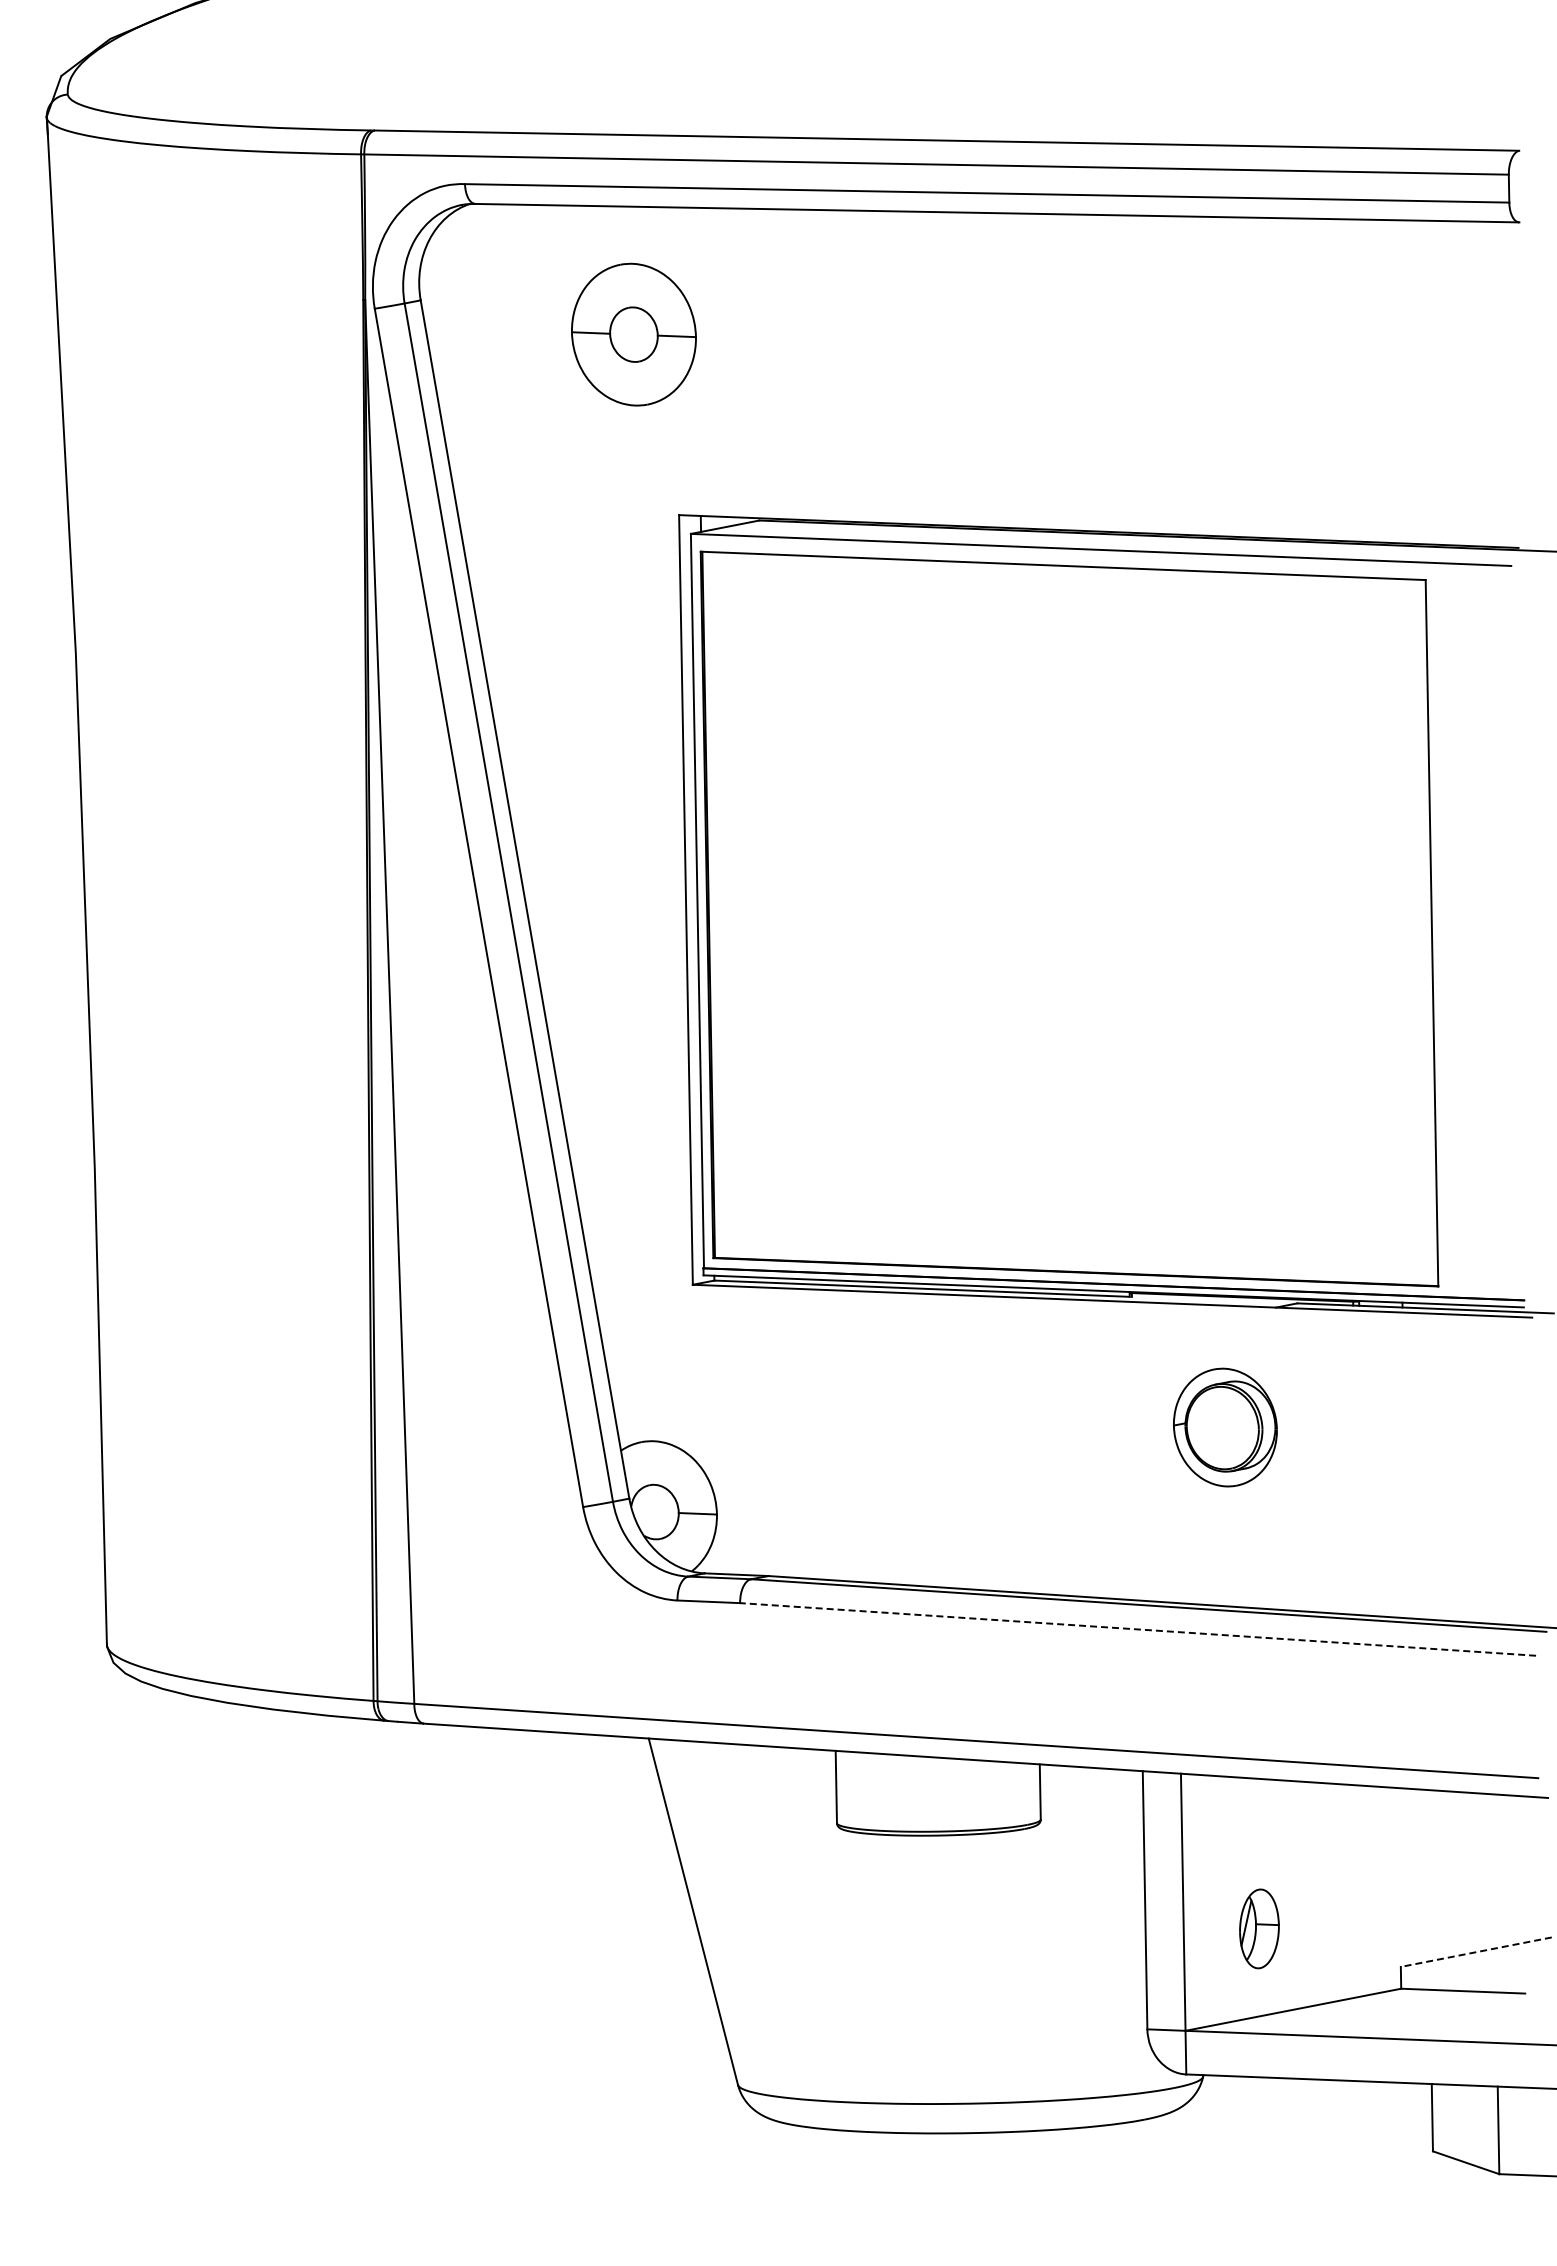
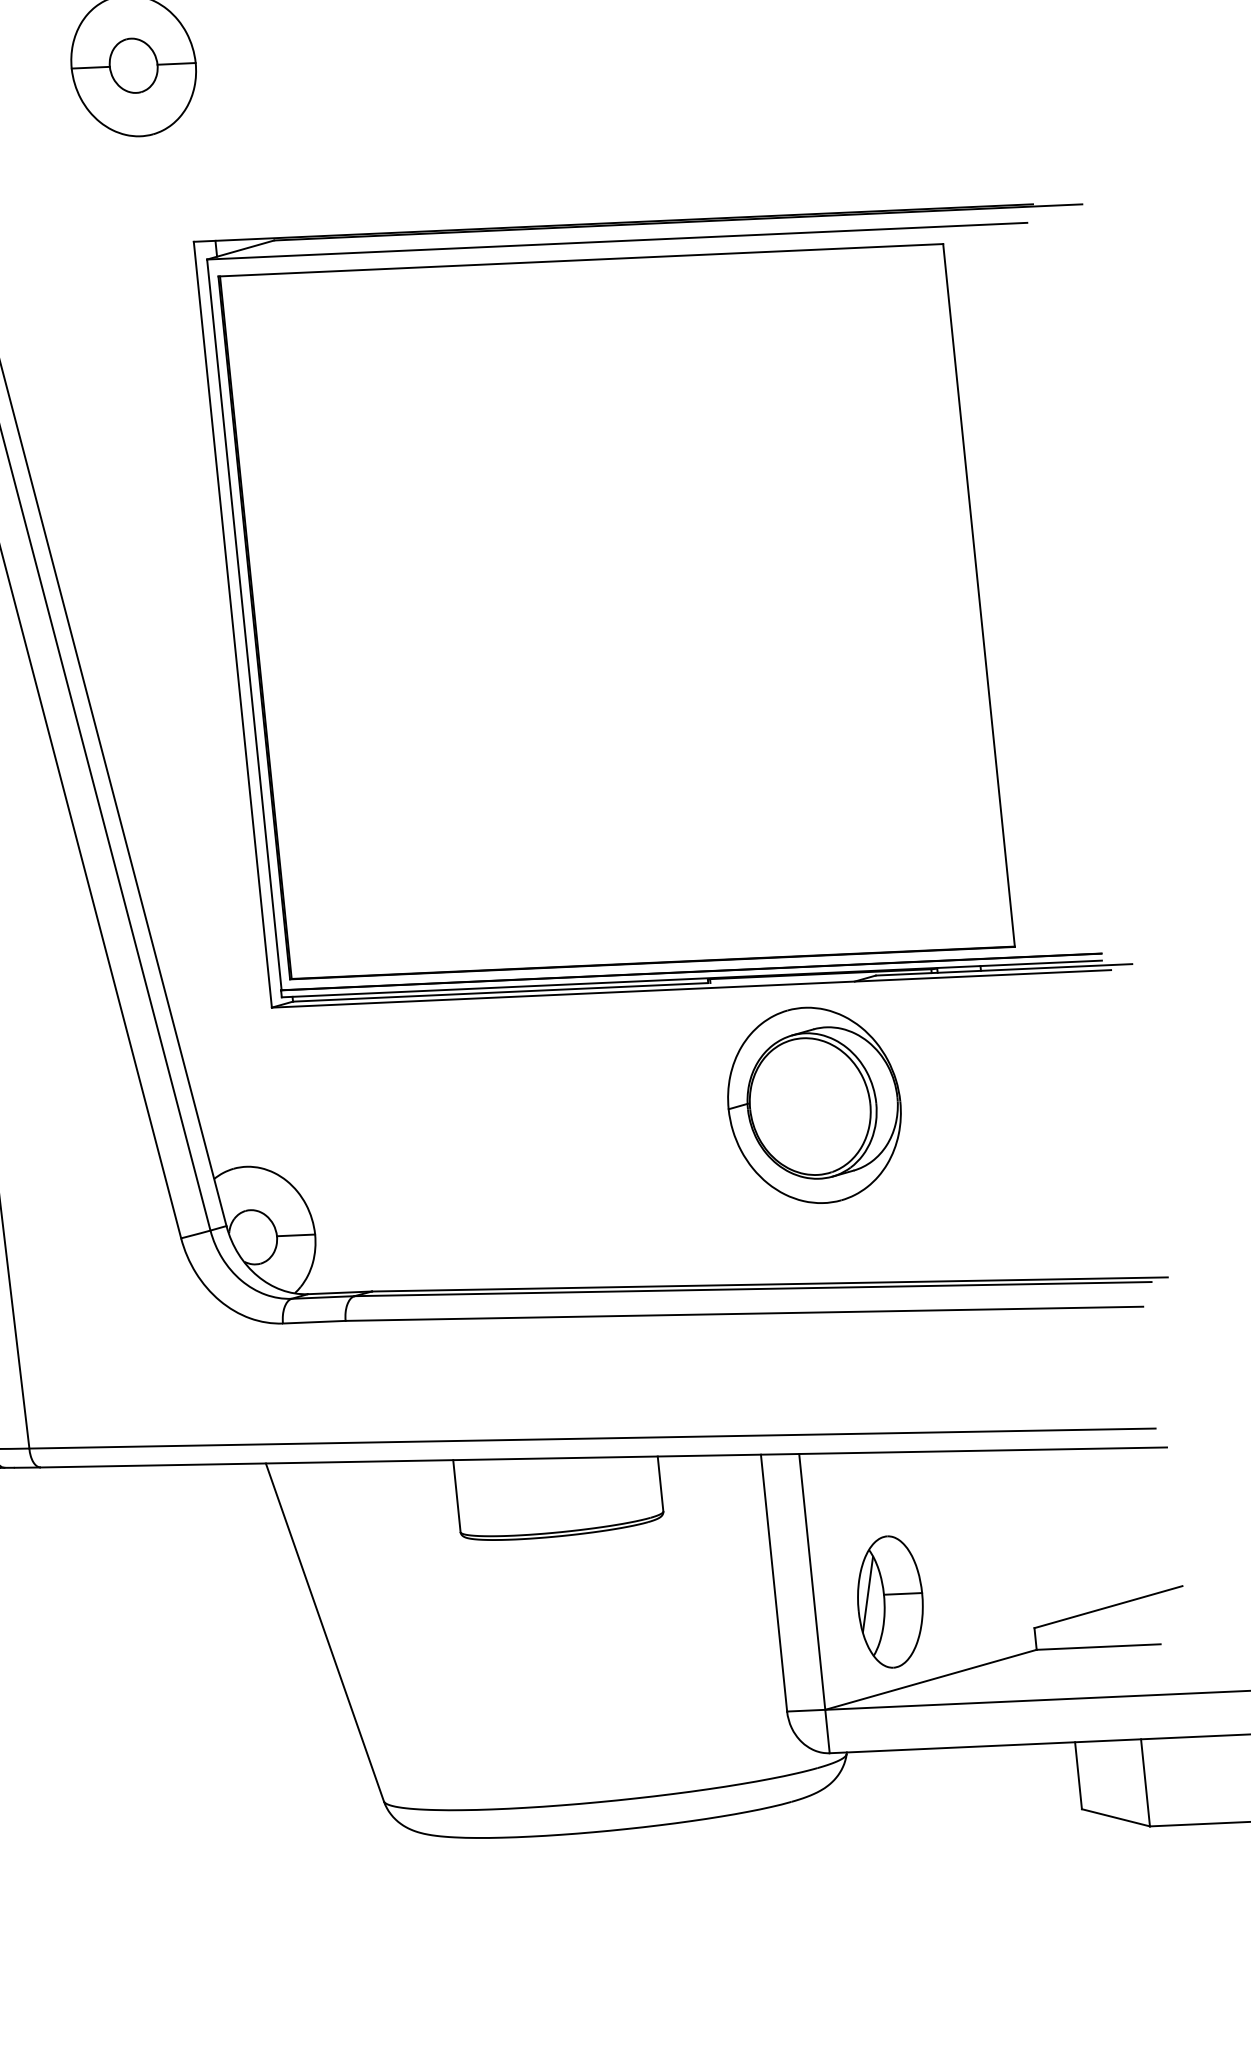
part: (1225, 1427) -> (814, 1105), size x1.67
line: (1138, 1629) -> (744, 1313), dashed -> solid
part: (1259, 1928) -> (890, 1601), size x1.67
line: (1476, 1952) -> (1108, 1607), dashed -> solid

